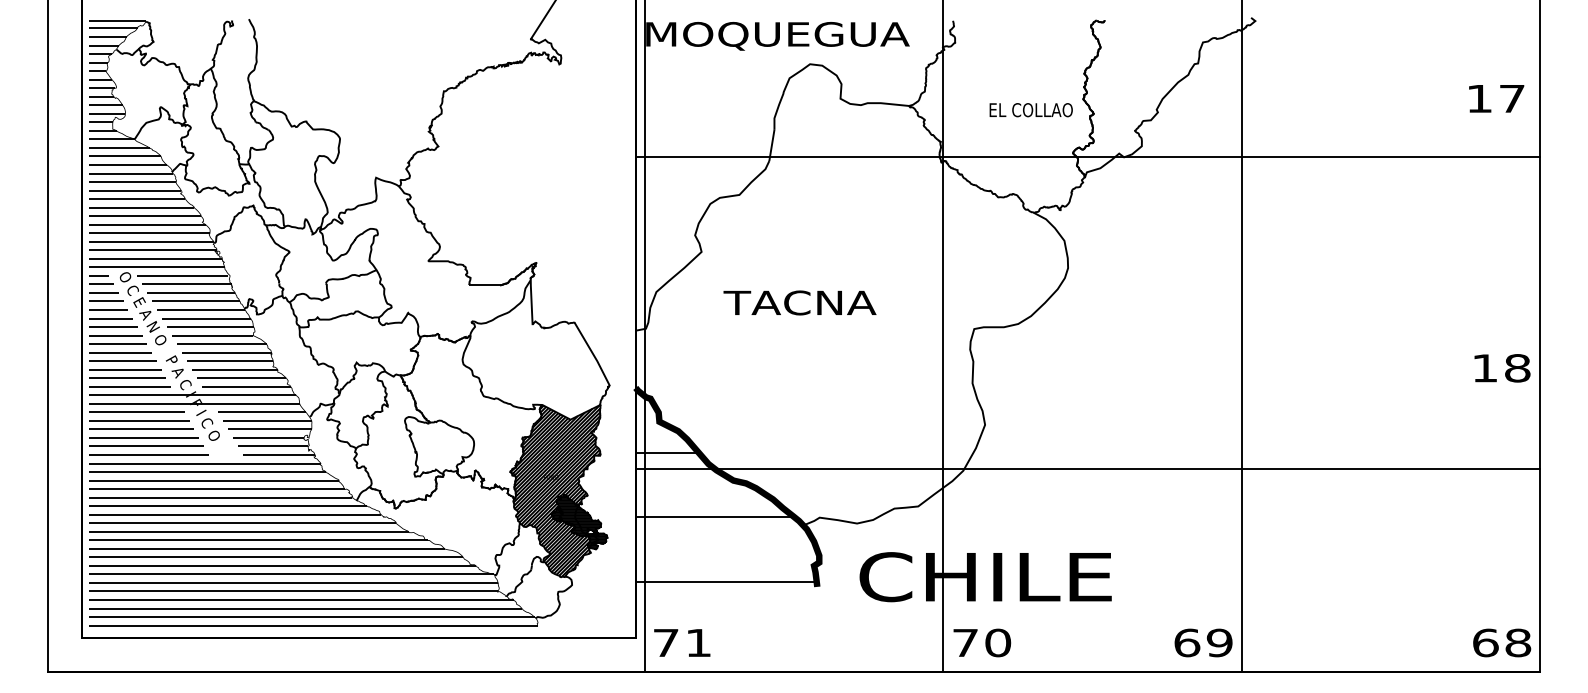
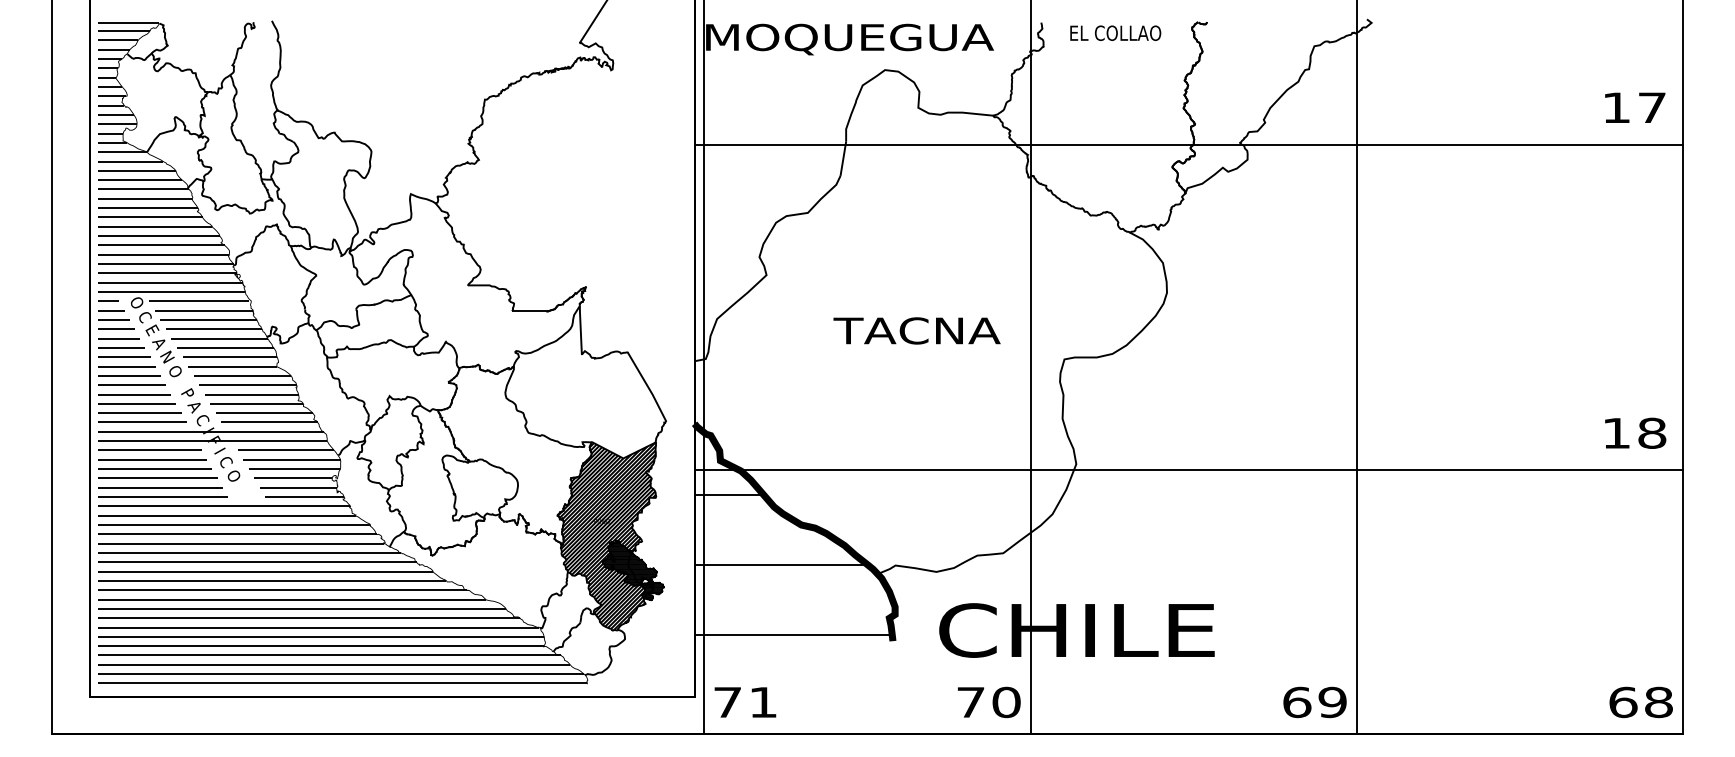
text: (1031, 109) -> (1115, 32), moved
line: (1087, 157) -> (1188, 144), moved
text: (799, 302) -> (916, 330), moved
text: (1502, 367) -> (1635, 432), moved
line: (1087, 469) -> (1188, 470), moved
text: (982, 643) -> (989, 702), moved

